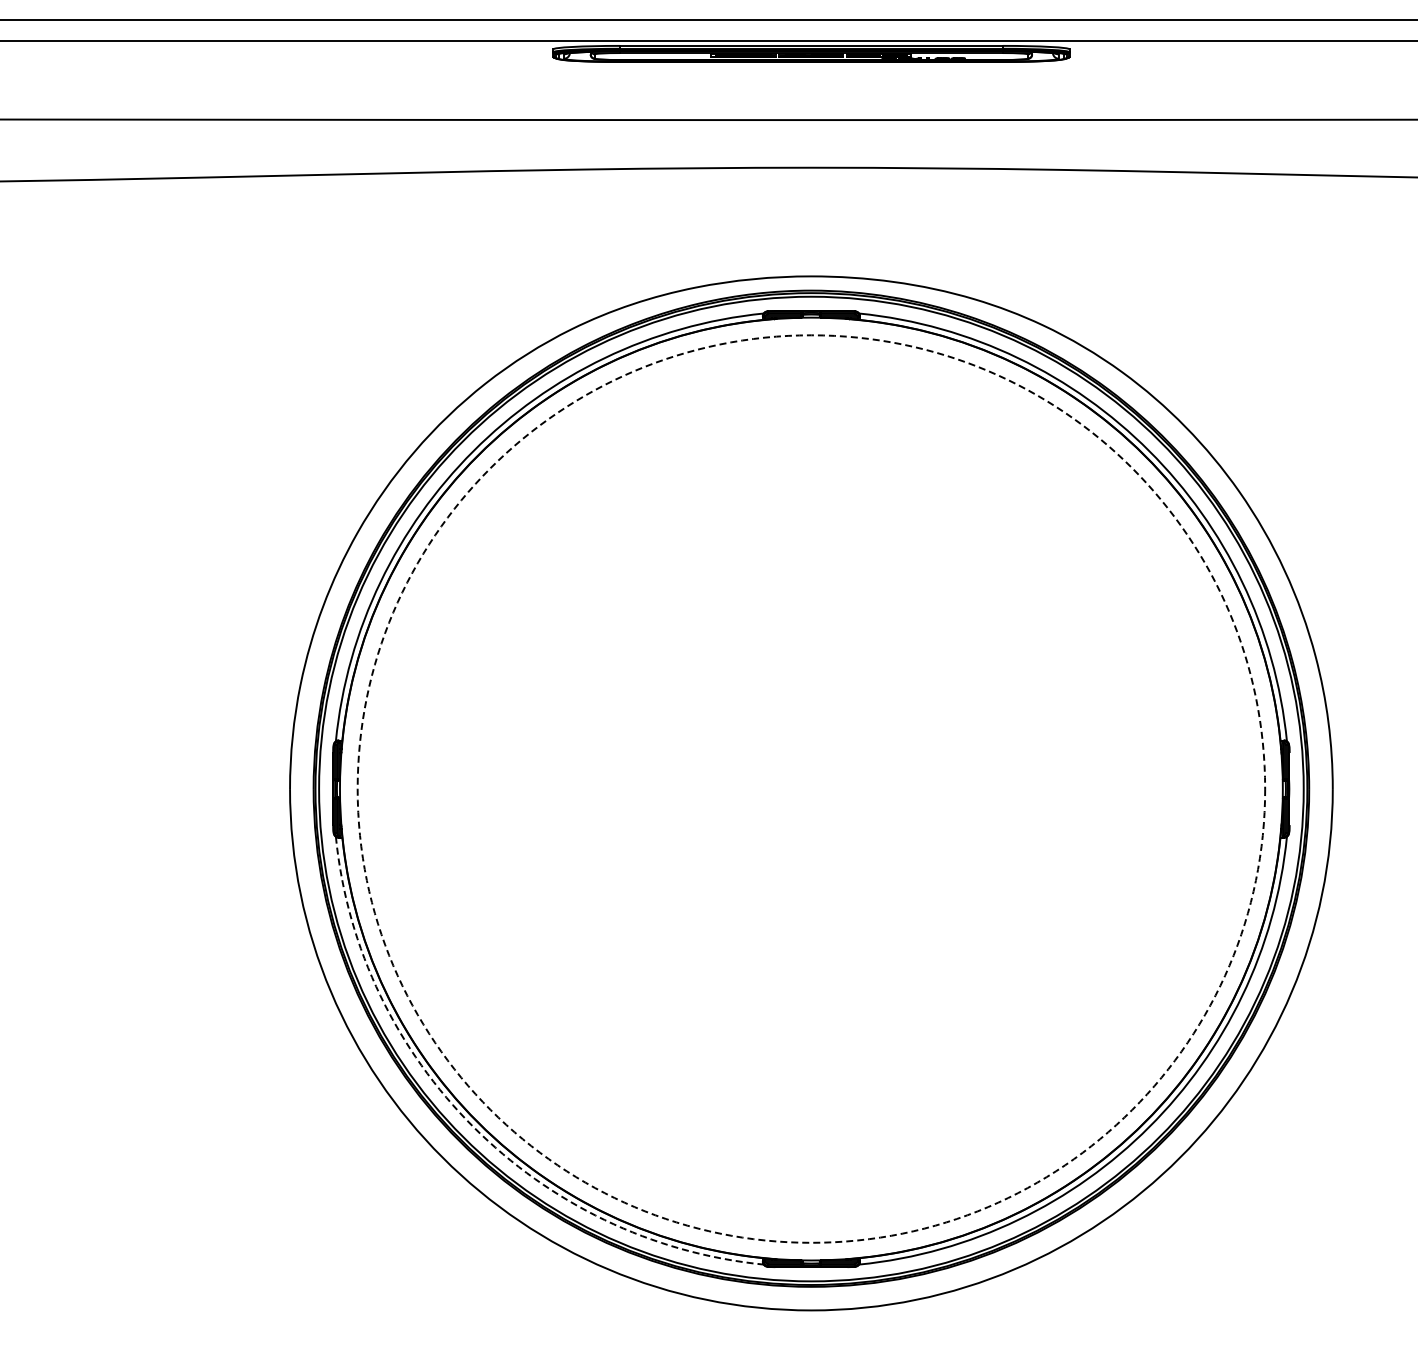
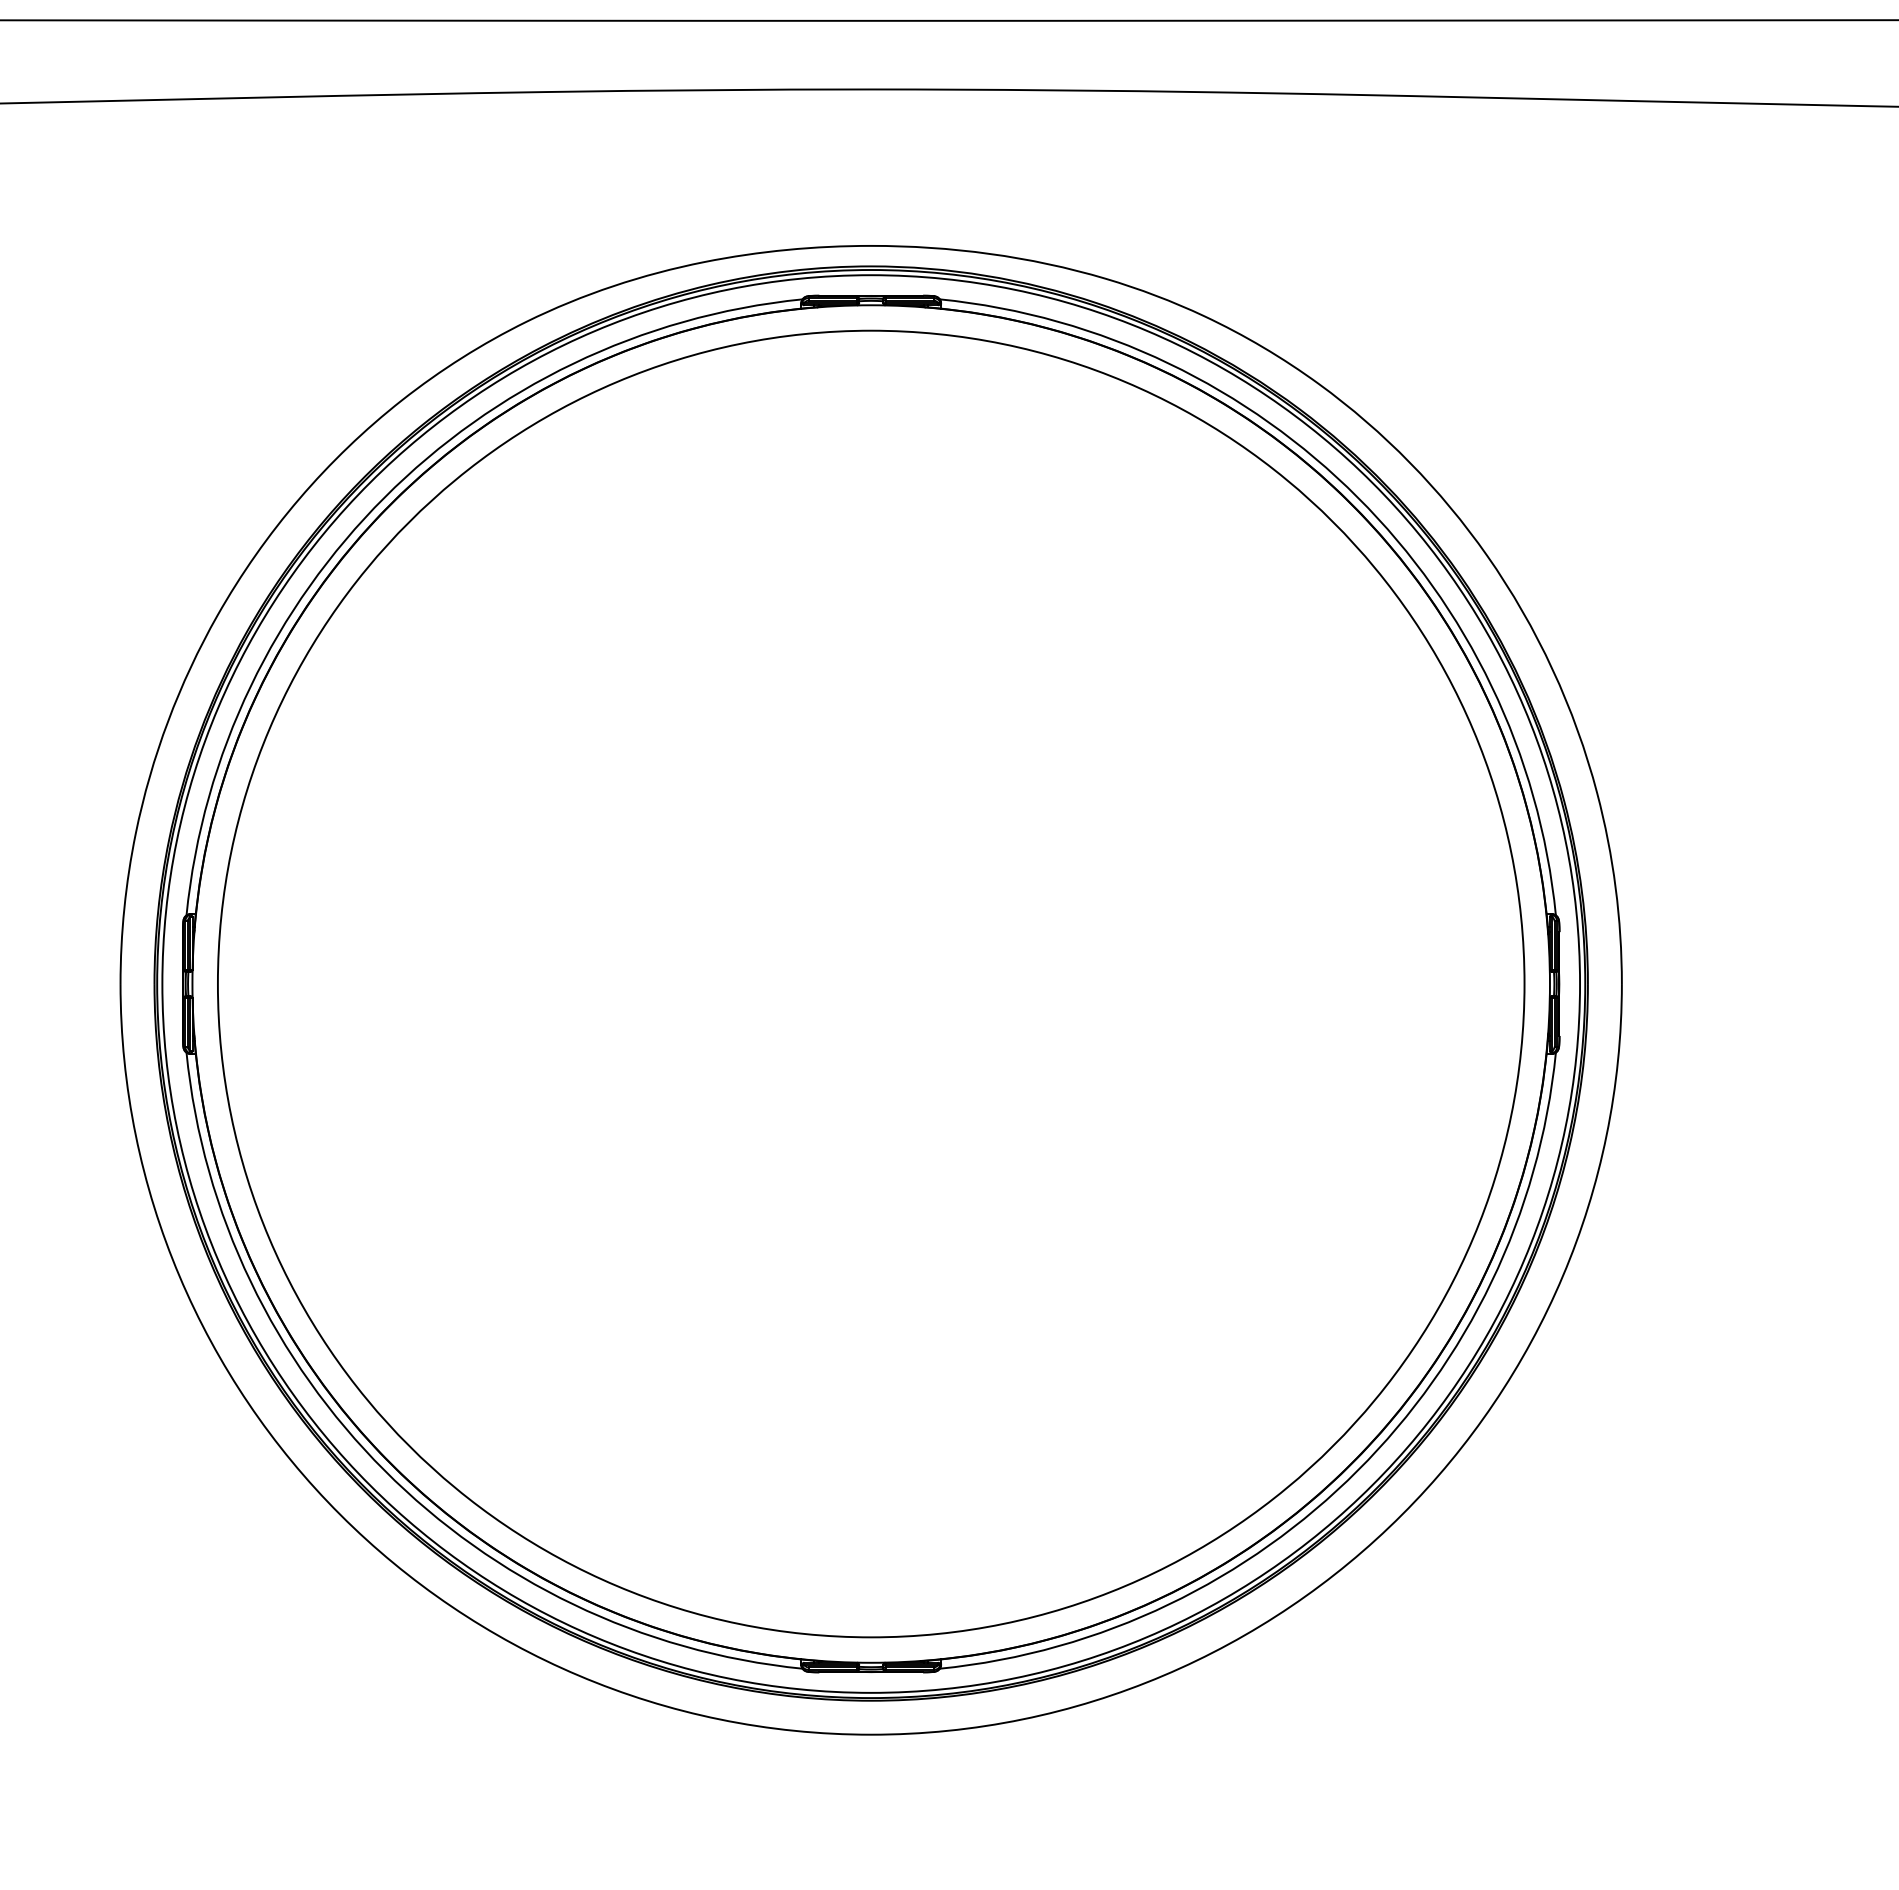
circle: (811, 788) -> (871, 983), dashed -> solid
arc: (473, 1127) -> (384, 1471), dashed -> solid

